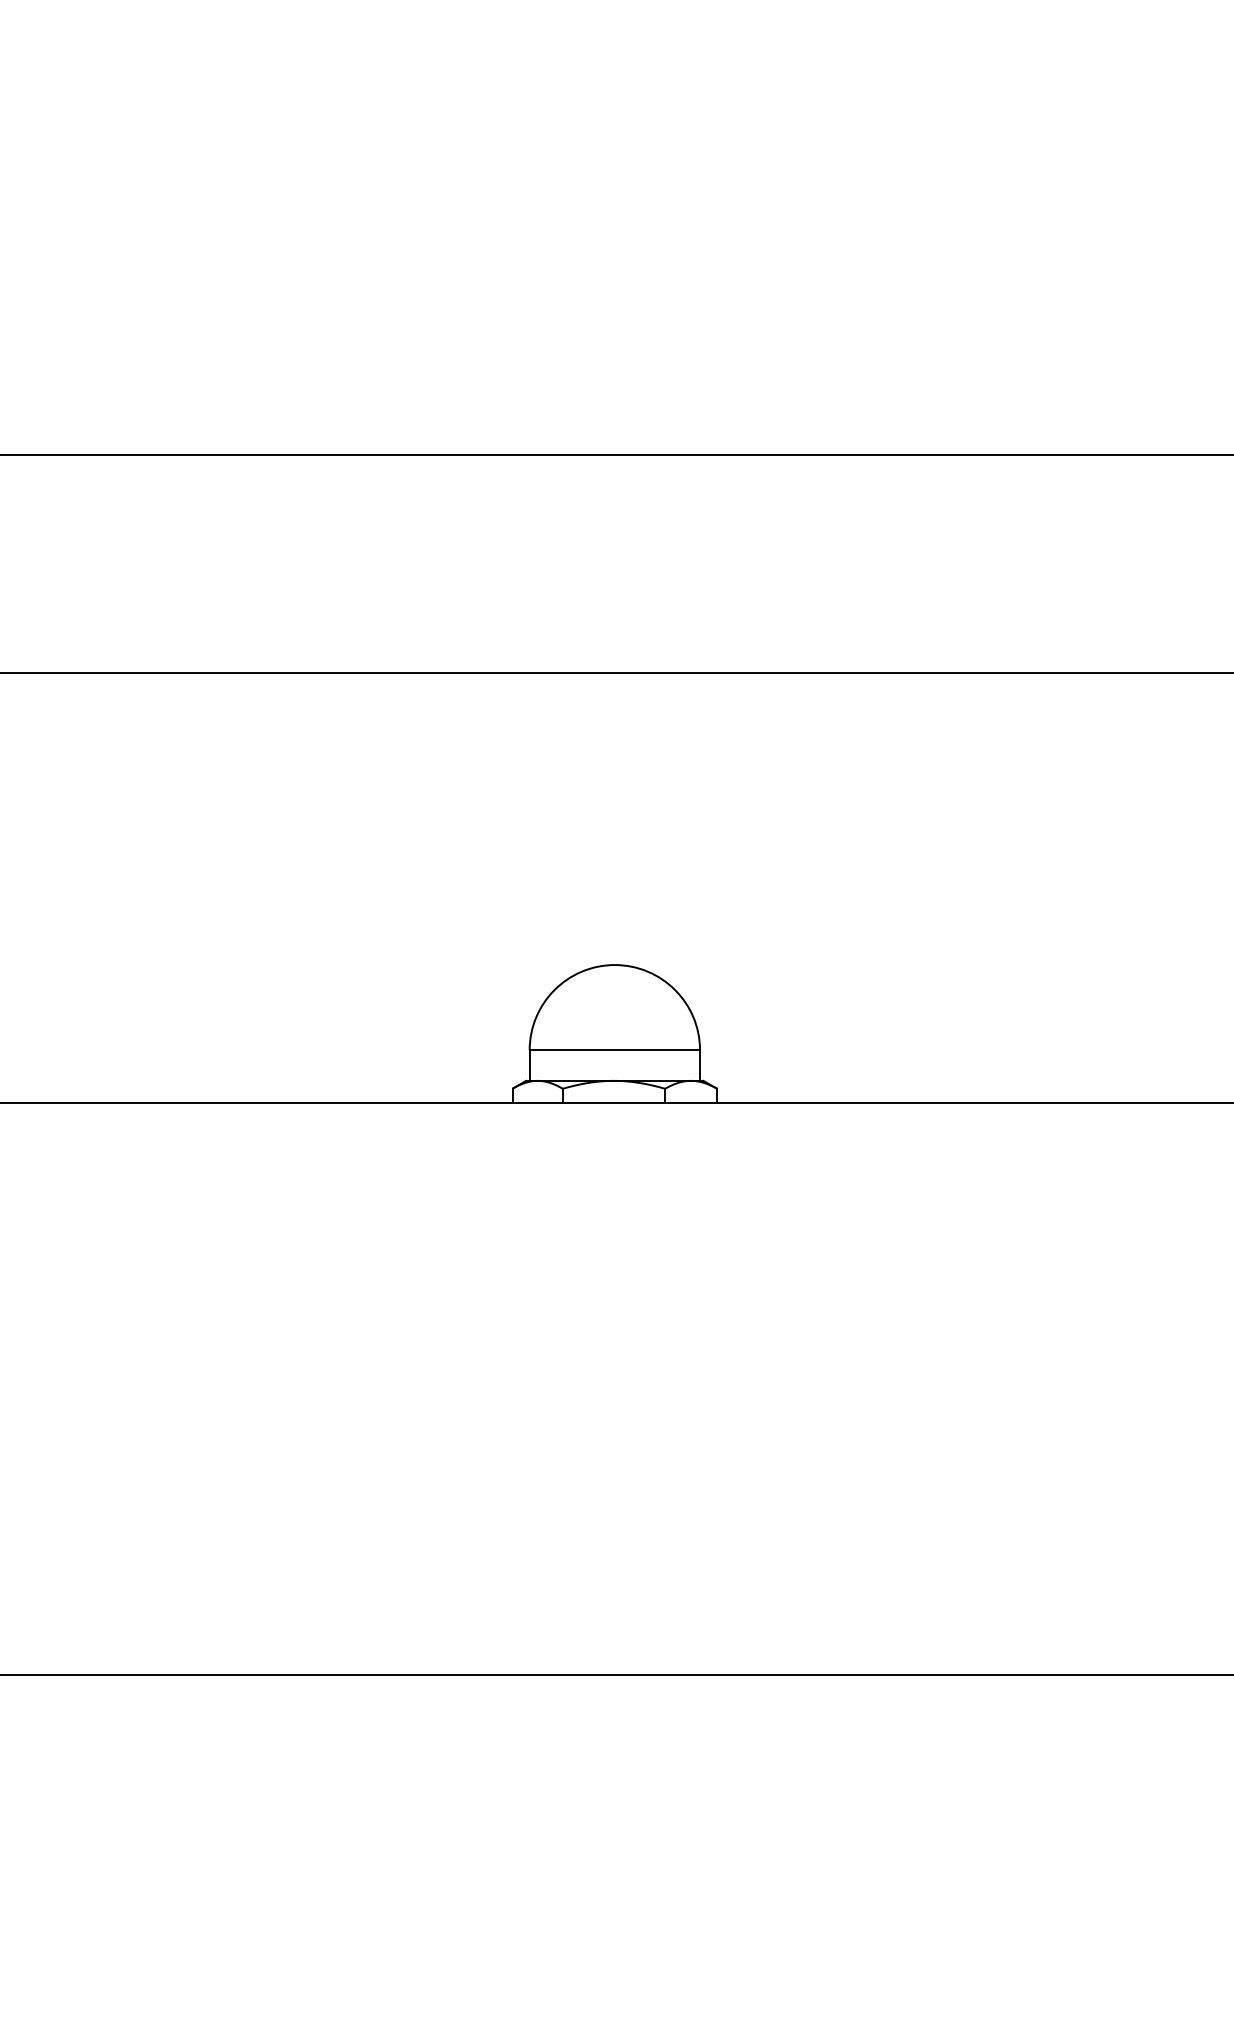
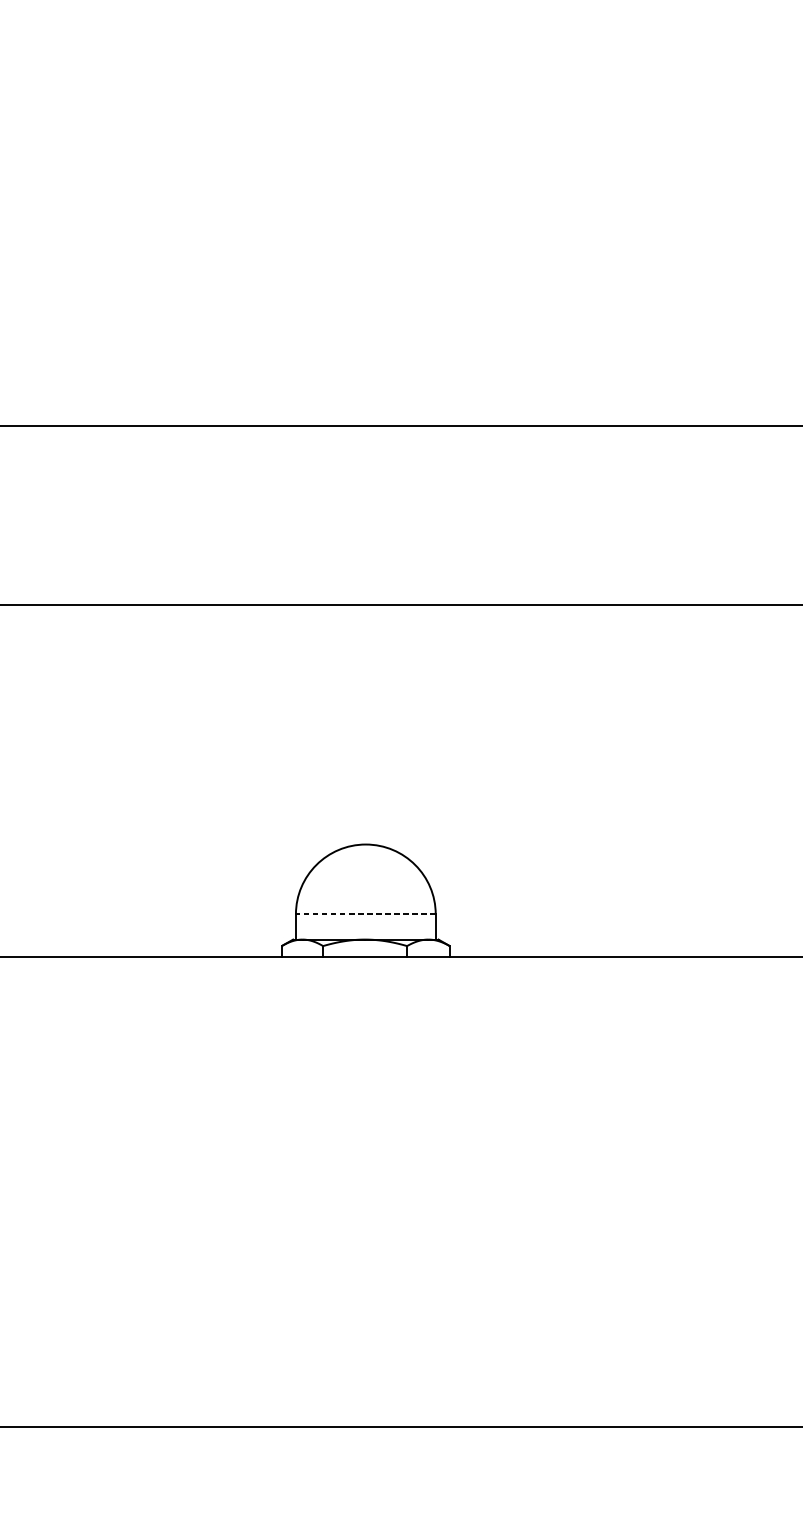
line: (614, 1050) -> (365, 914), solid -> dashed

